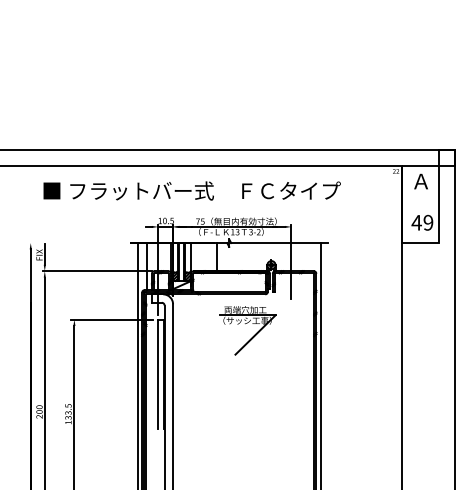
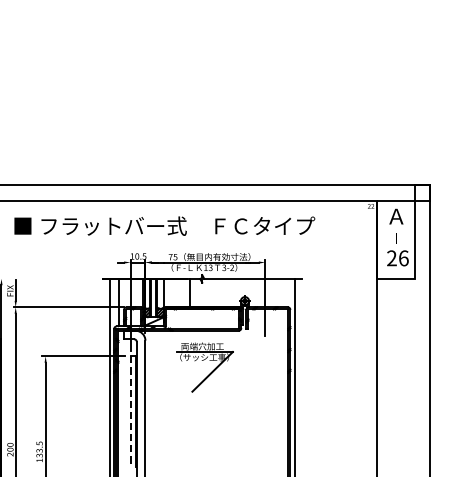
text: (422, 222) -> (397, 258), 49 -> 26
part: (245, 324) -> (202, 361), moved
line: (158, 374) -> (130, 411), solid -> dashed

